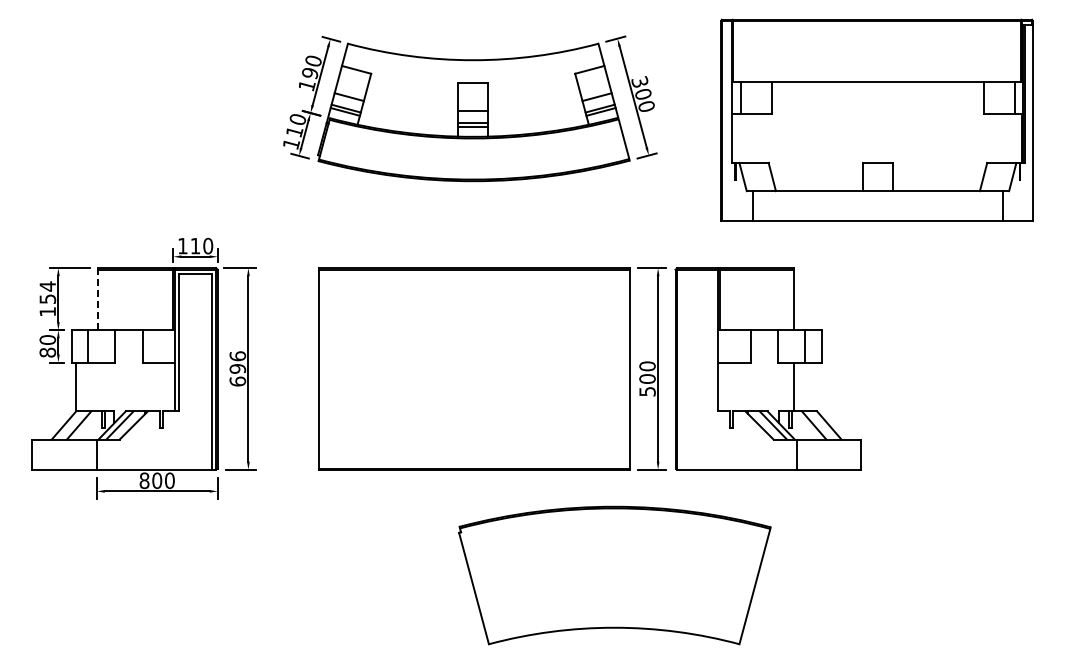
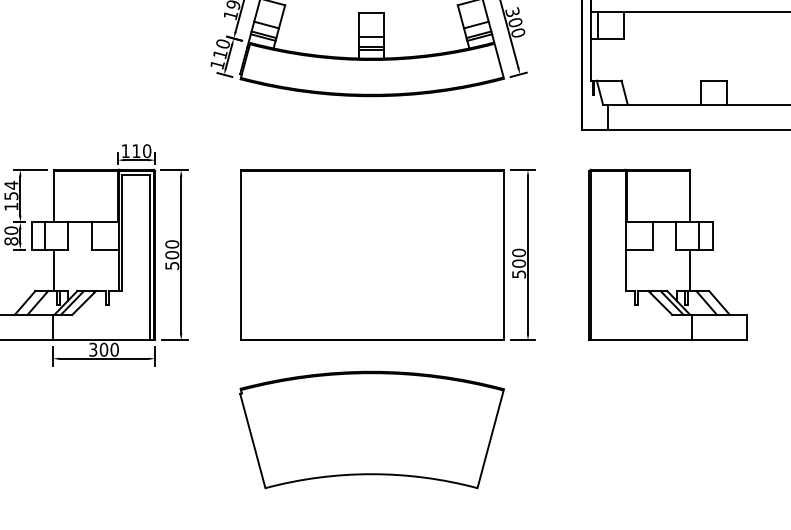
line: (98, 299) -> (54, 196), dashed -> solid
text: (237, 368) -> (171, 254), 696 -> 500
part: (767, 368) -> (667, 254), moved
line: (76, 386) -> (54, 269), moved
text: (144, 480) -> (93, 349), 800 -> 300
part: (614, 575) -> (371, 429), moved

